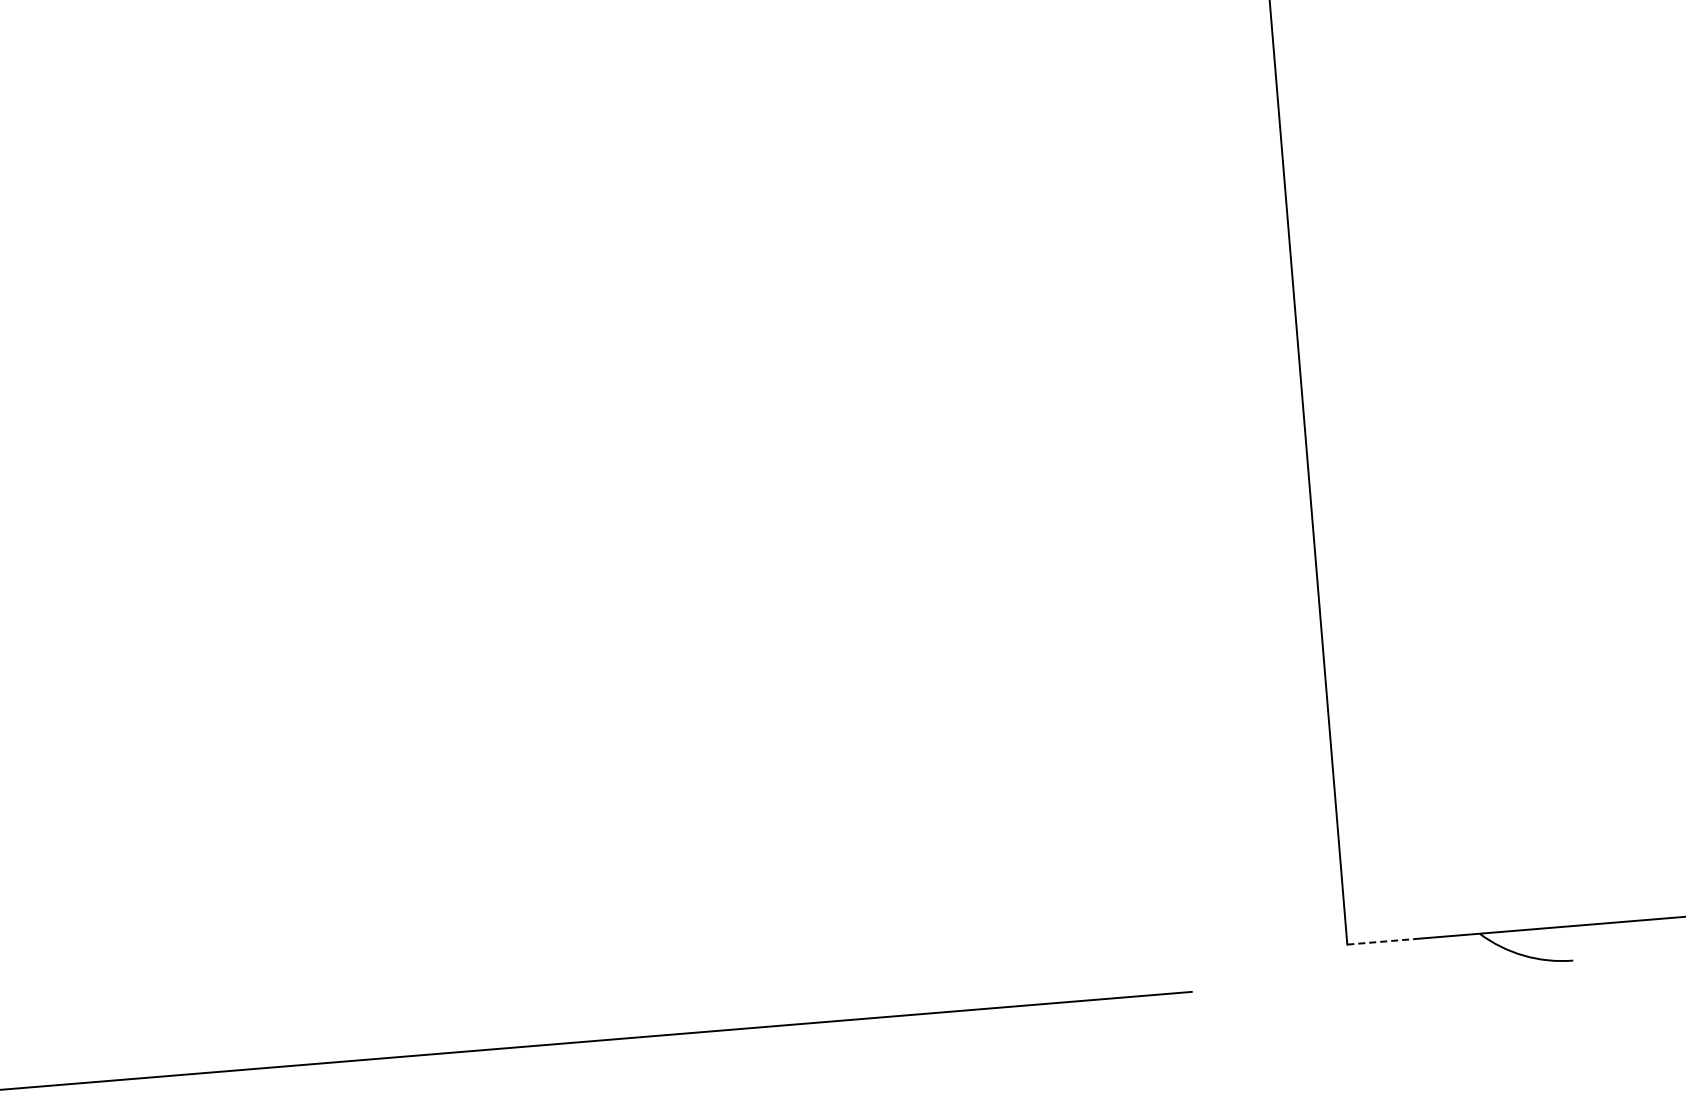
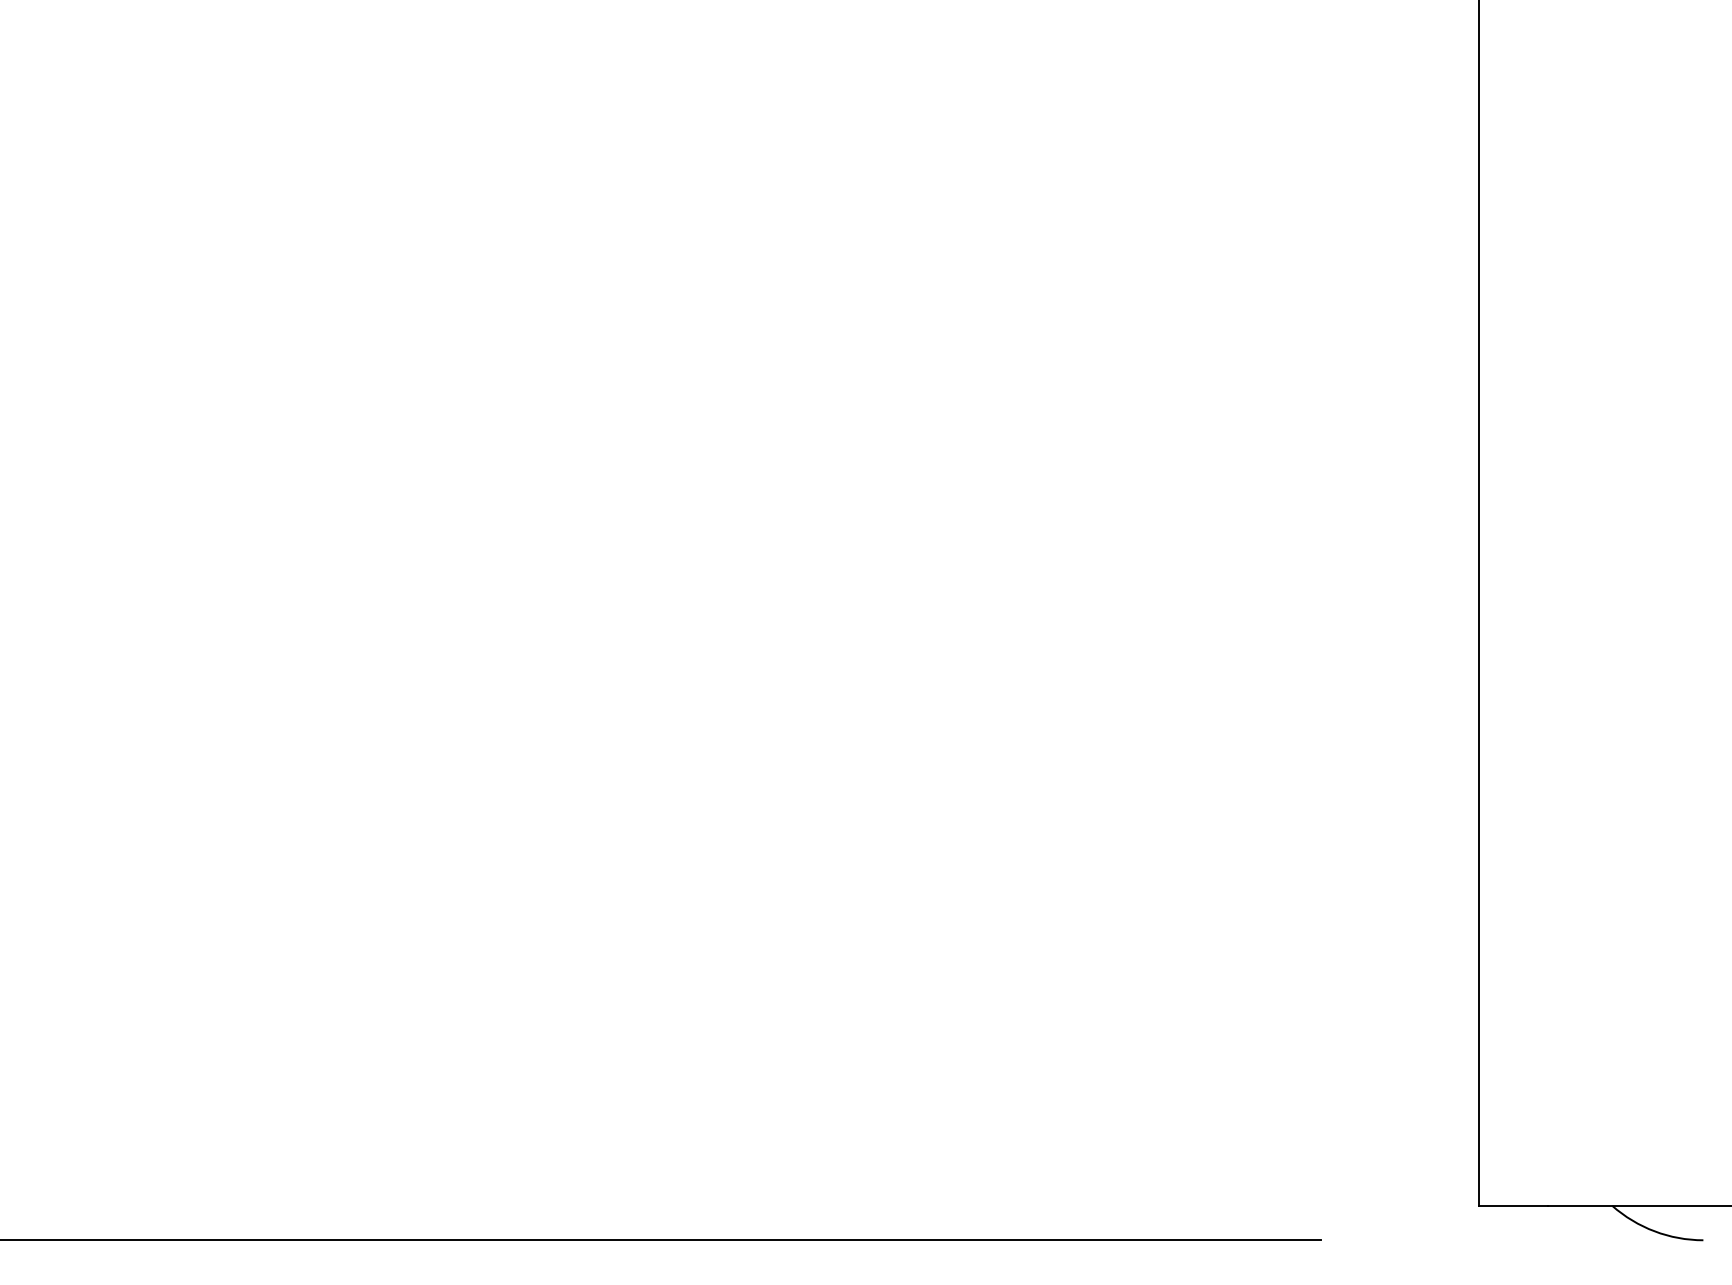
line: (1382, 941) -> (1514, 1205), dashed -> solid

